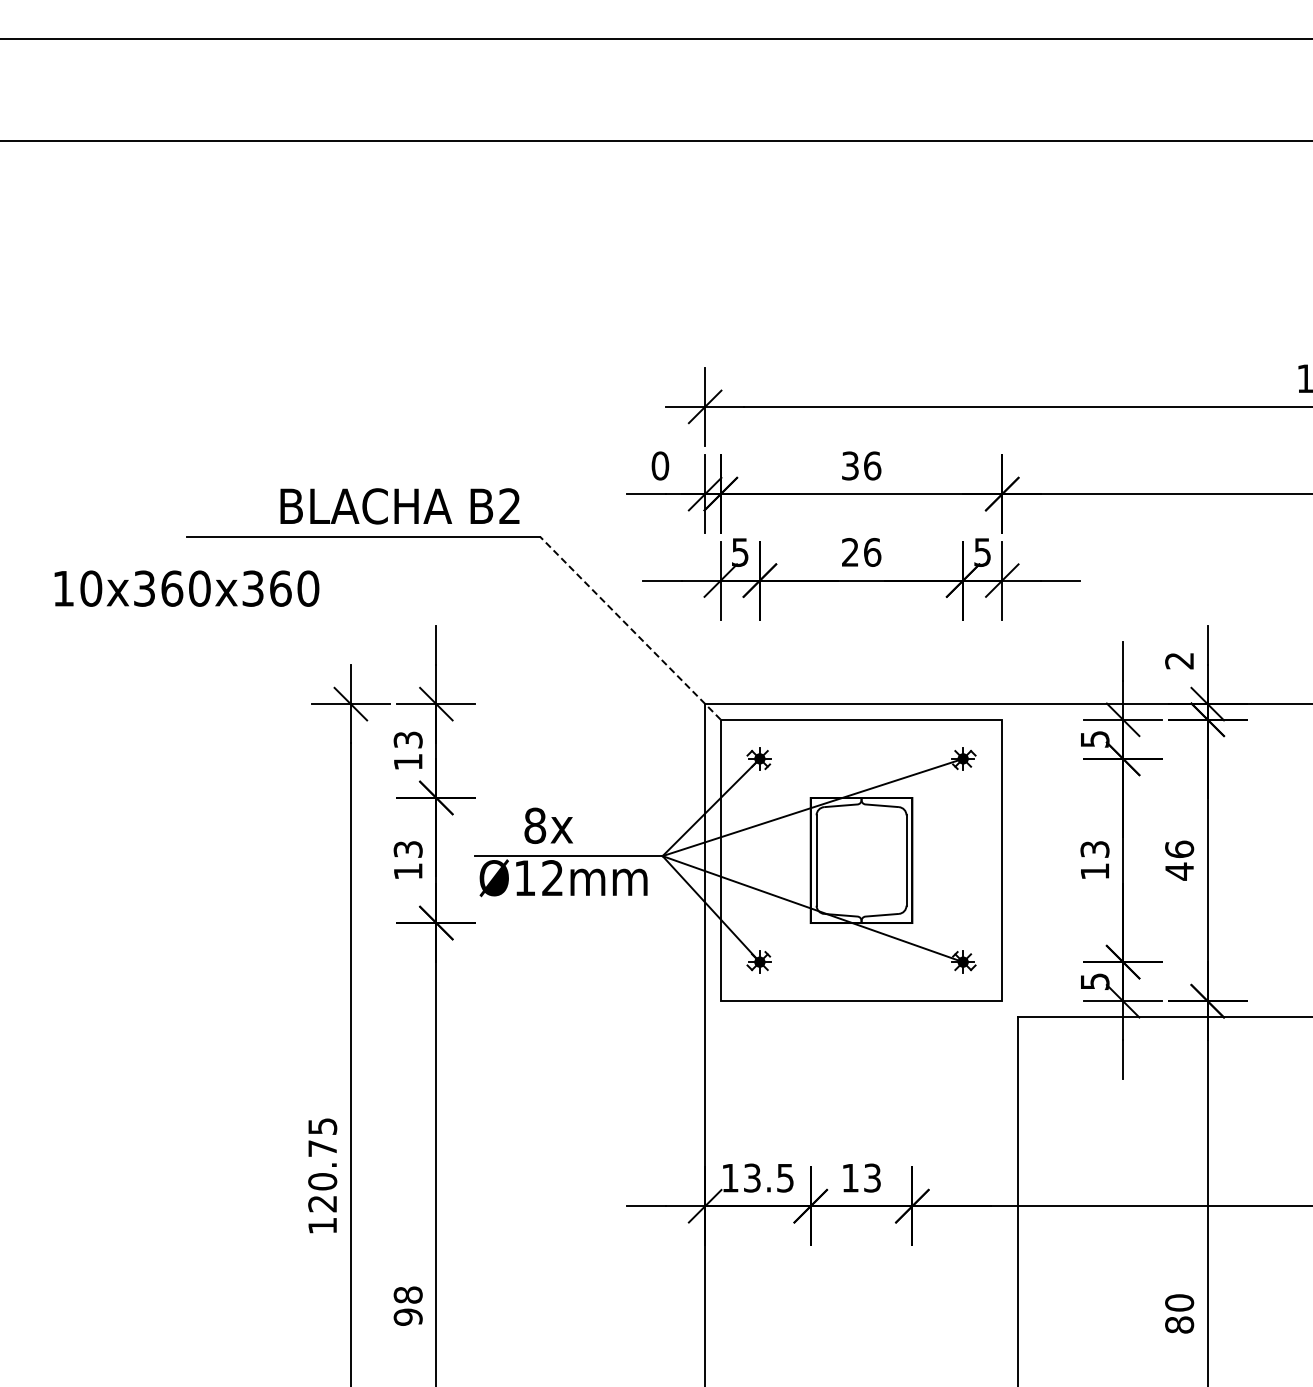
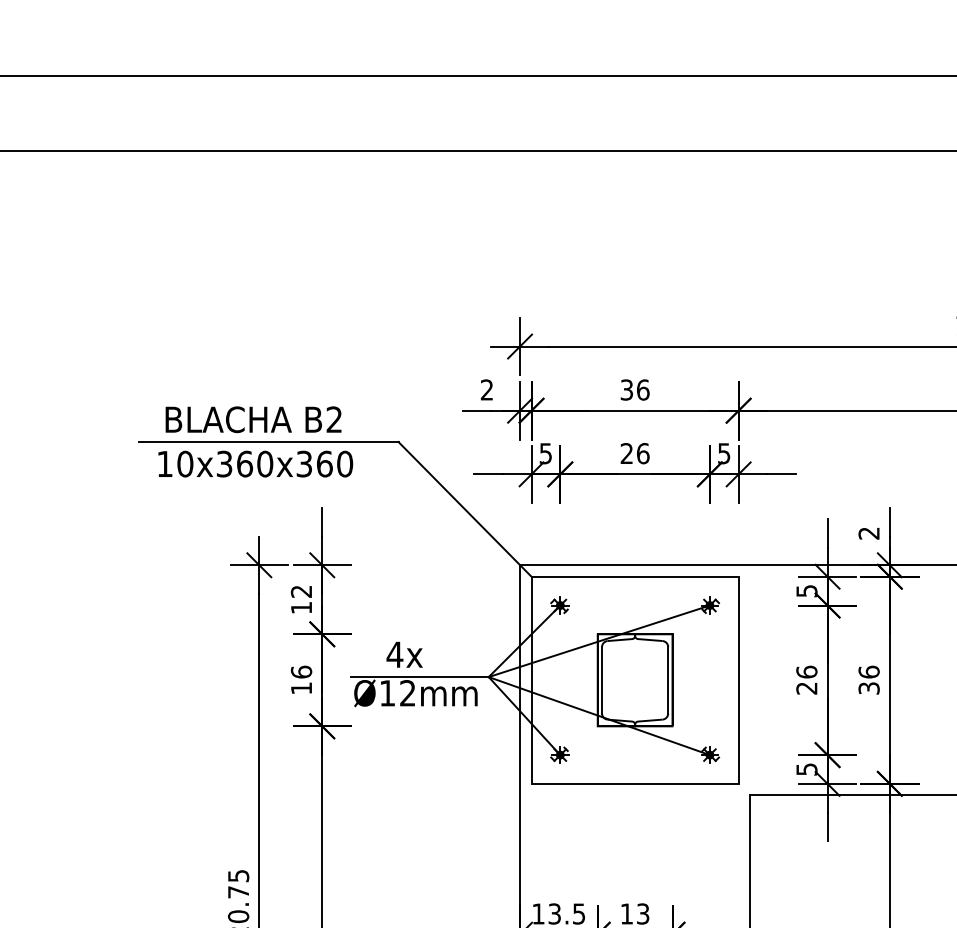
text: (660, 465) -> (487, 389), 0 -> 2
text: (399, 506) -> (253, 419), moved
text: (186, 588) -> (255, 463), moved
line: (630, 628) -> (465, 509), dashed -> solid
text: (408, 739) -> (301, 591), 13 -> 12
text: (534, 825) -> (394, 654), 8x -> 4x
text: (407, 848) -> (301, 671), 13 -> 16
text: (1094, 859) -> (806, 679), 13 -> 26
text: (1179, 871) -> (869, 688), 46 -> 36

